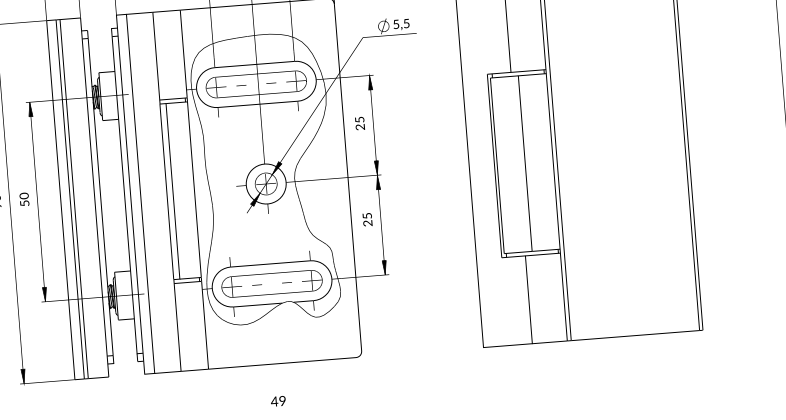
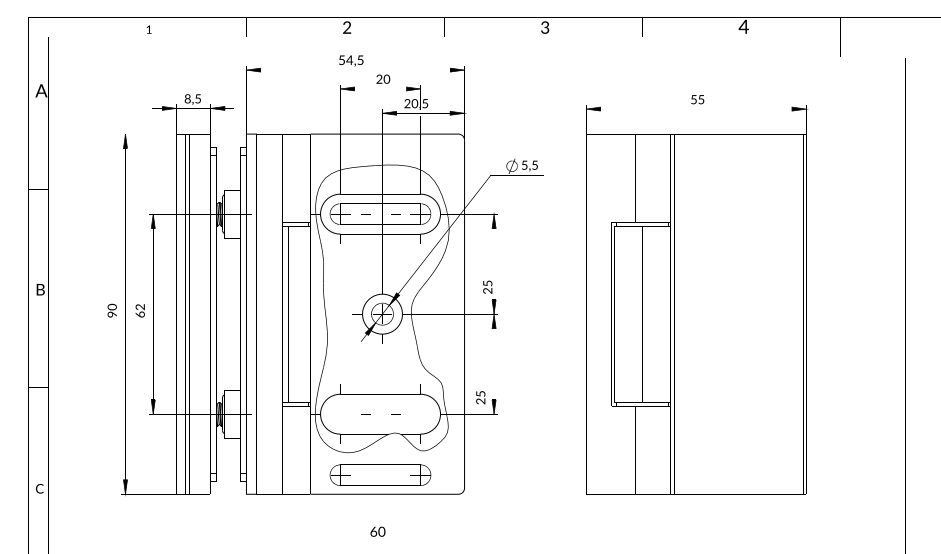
text: (359, 122) -> (487, 286), moved
text: (23, 199) -> (139, 310), 50 -> 62
text: (367, 219) -> (480, 397), moved
part: (272, 283) -> (380, 474), moved
text: (278, 401) -> (377, 531), 49 -> 60

